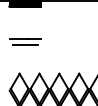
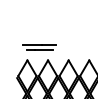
part: (25, 41) -> (39, 46), moved

